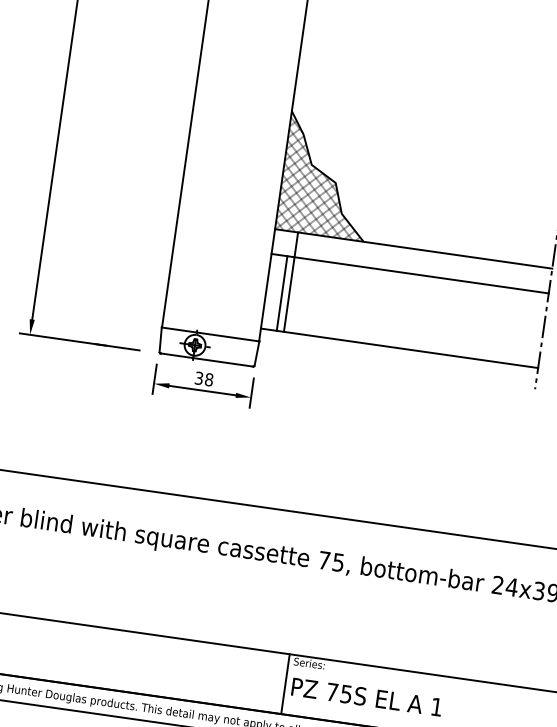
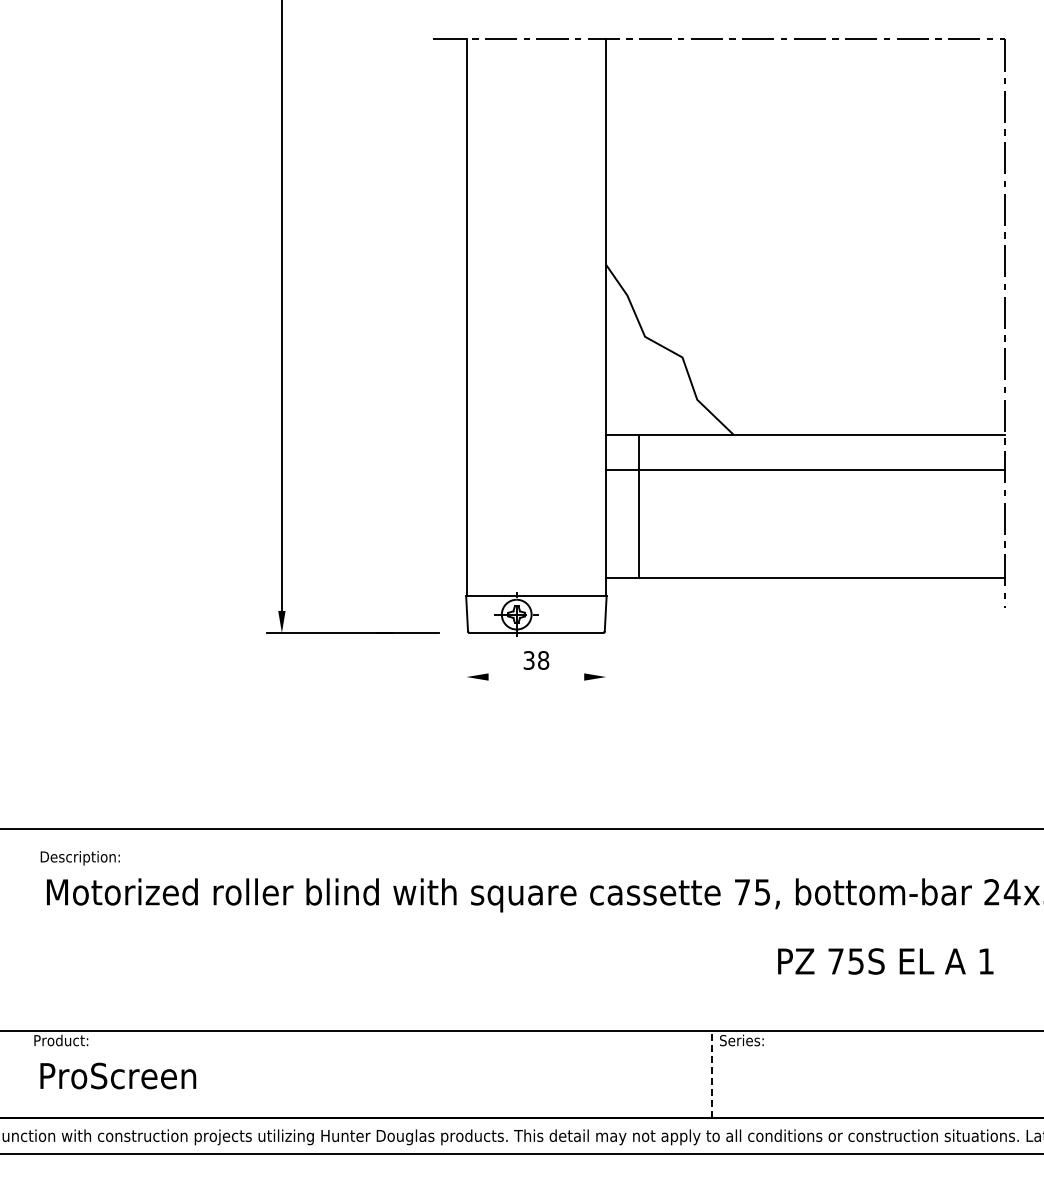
hatch: (325, 177) -> (666, 351), removed
line: (282, 293) -> (629, 523), removed
line: (154, 379) -> (466, 670), removed
line: (202, 390) -> (536, 677), removed
line: (251, 393) -> (606, 670), removed
line: (285, 683) -> (712, 1073), solid -> dashed
text: (366, 697) -> (885, 961), moved

